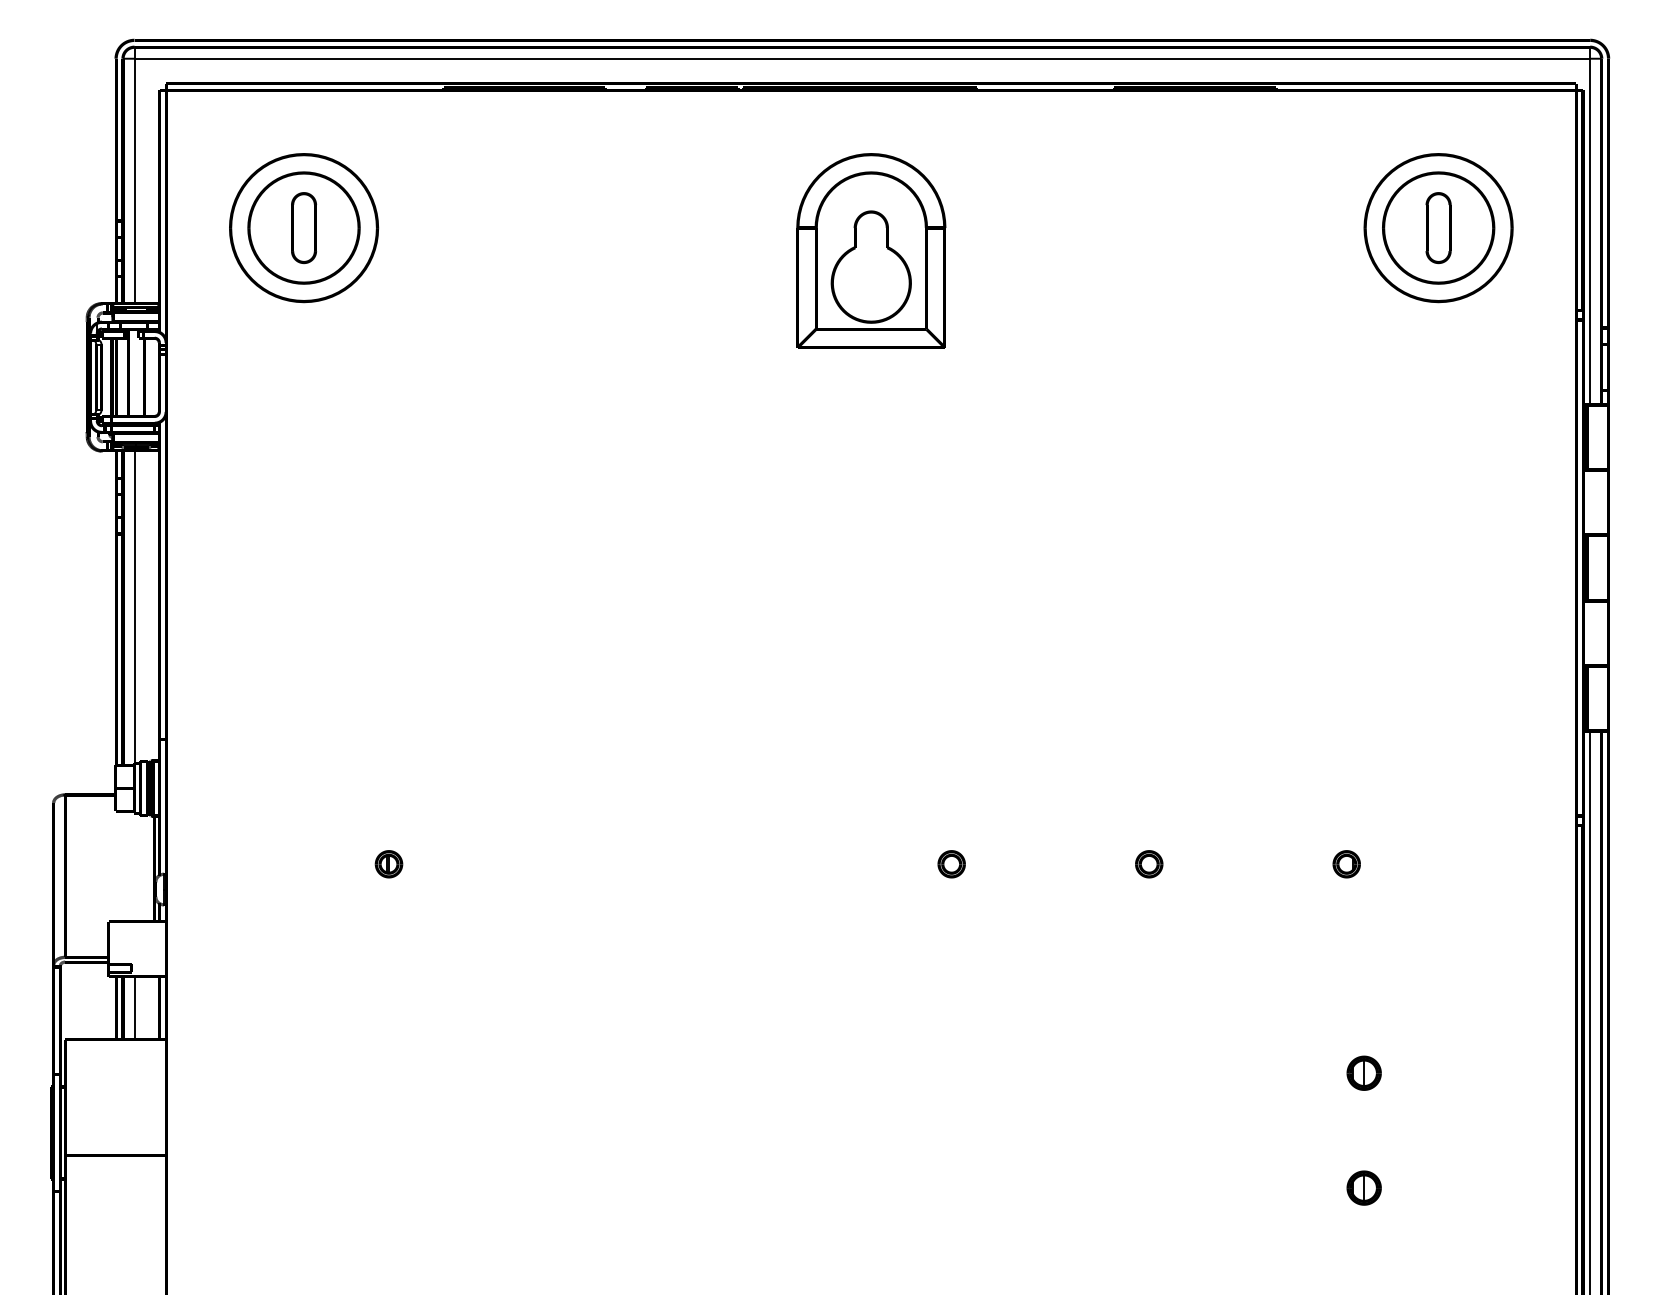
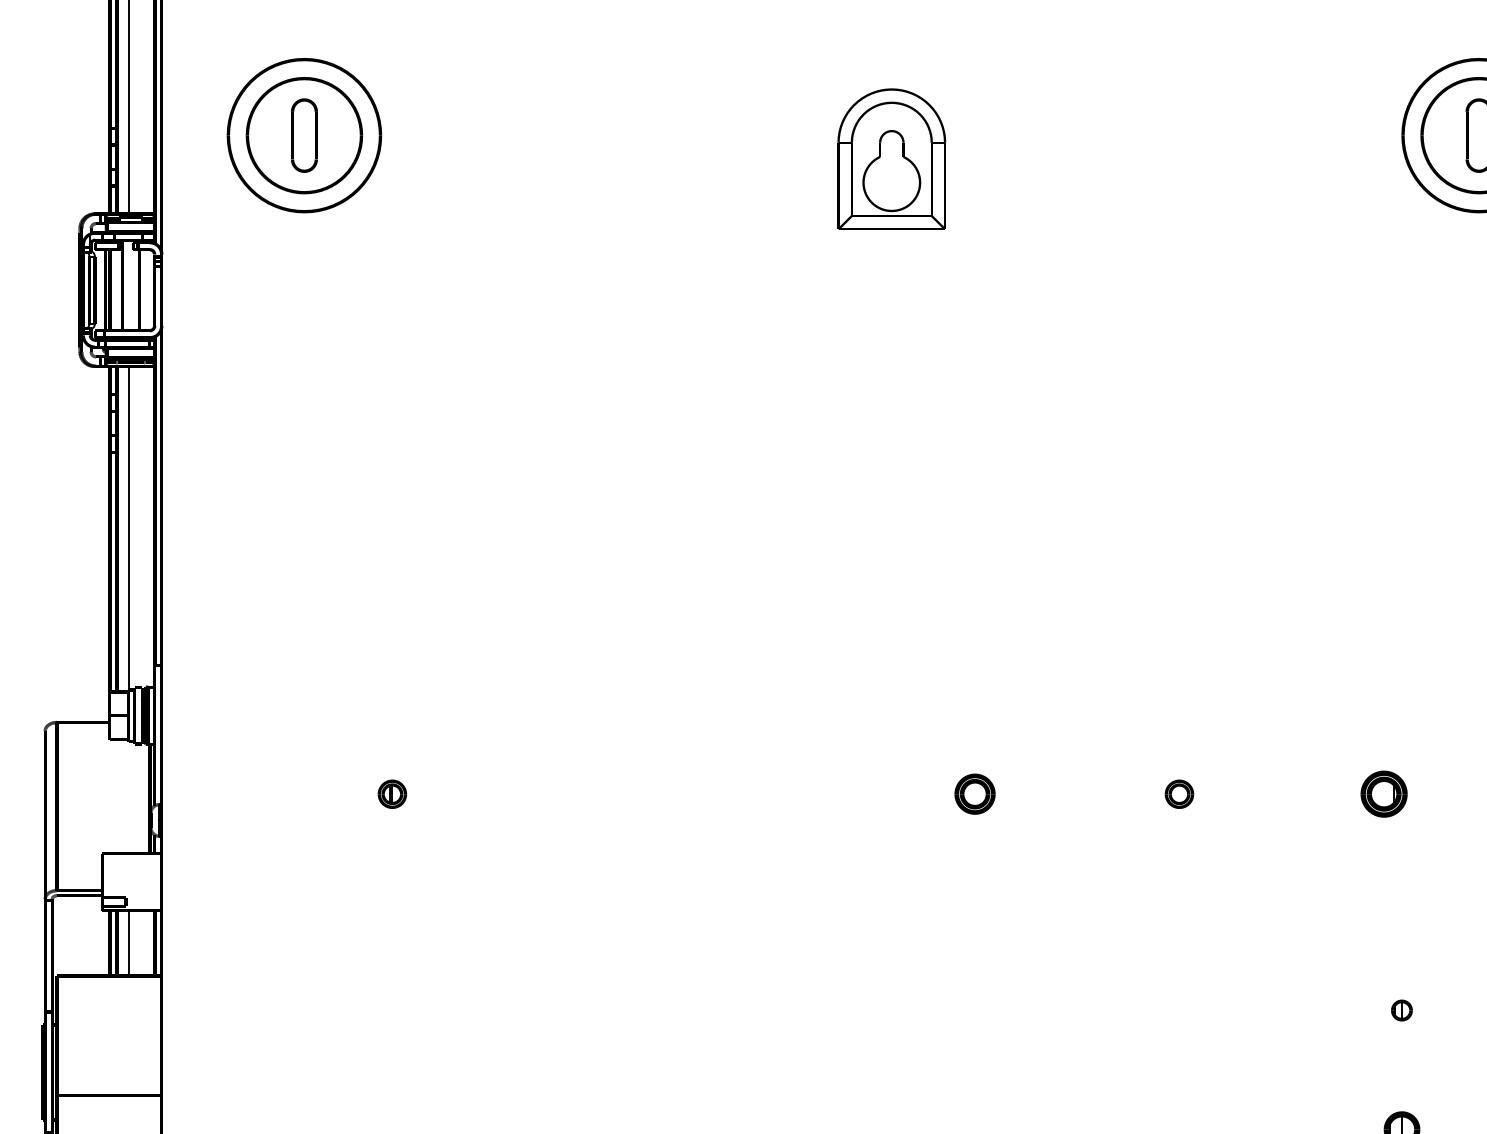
part: (871, 250) -> (891, 158), size x0.7
part: (951, 864) -> (974, 794), size x1.4
part: (1346, 864) -> (1383, 794), size x1.6
part: (1363, 1072) -> (1401, 1009), size x0.6

